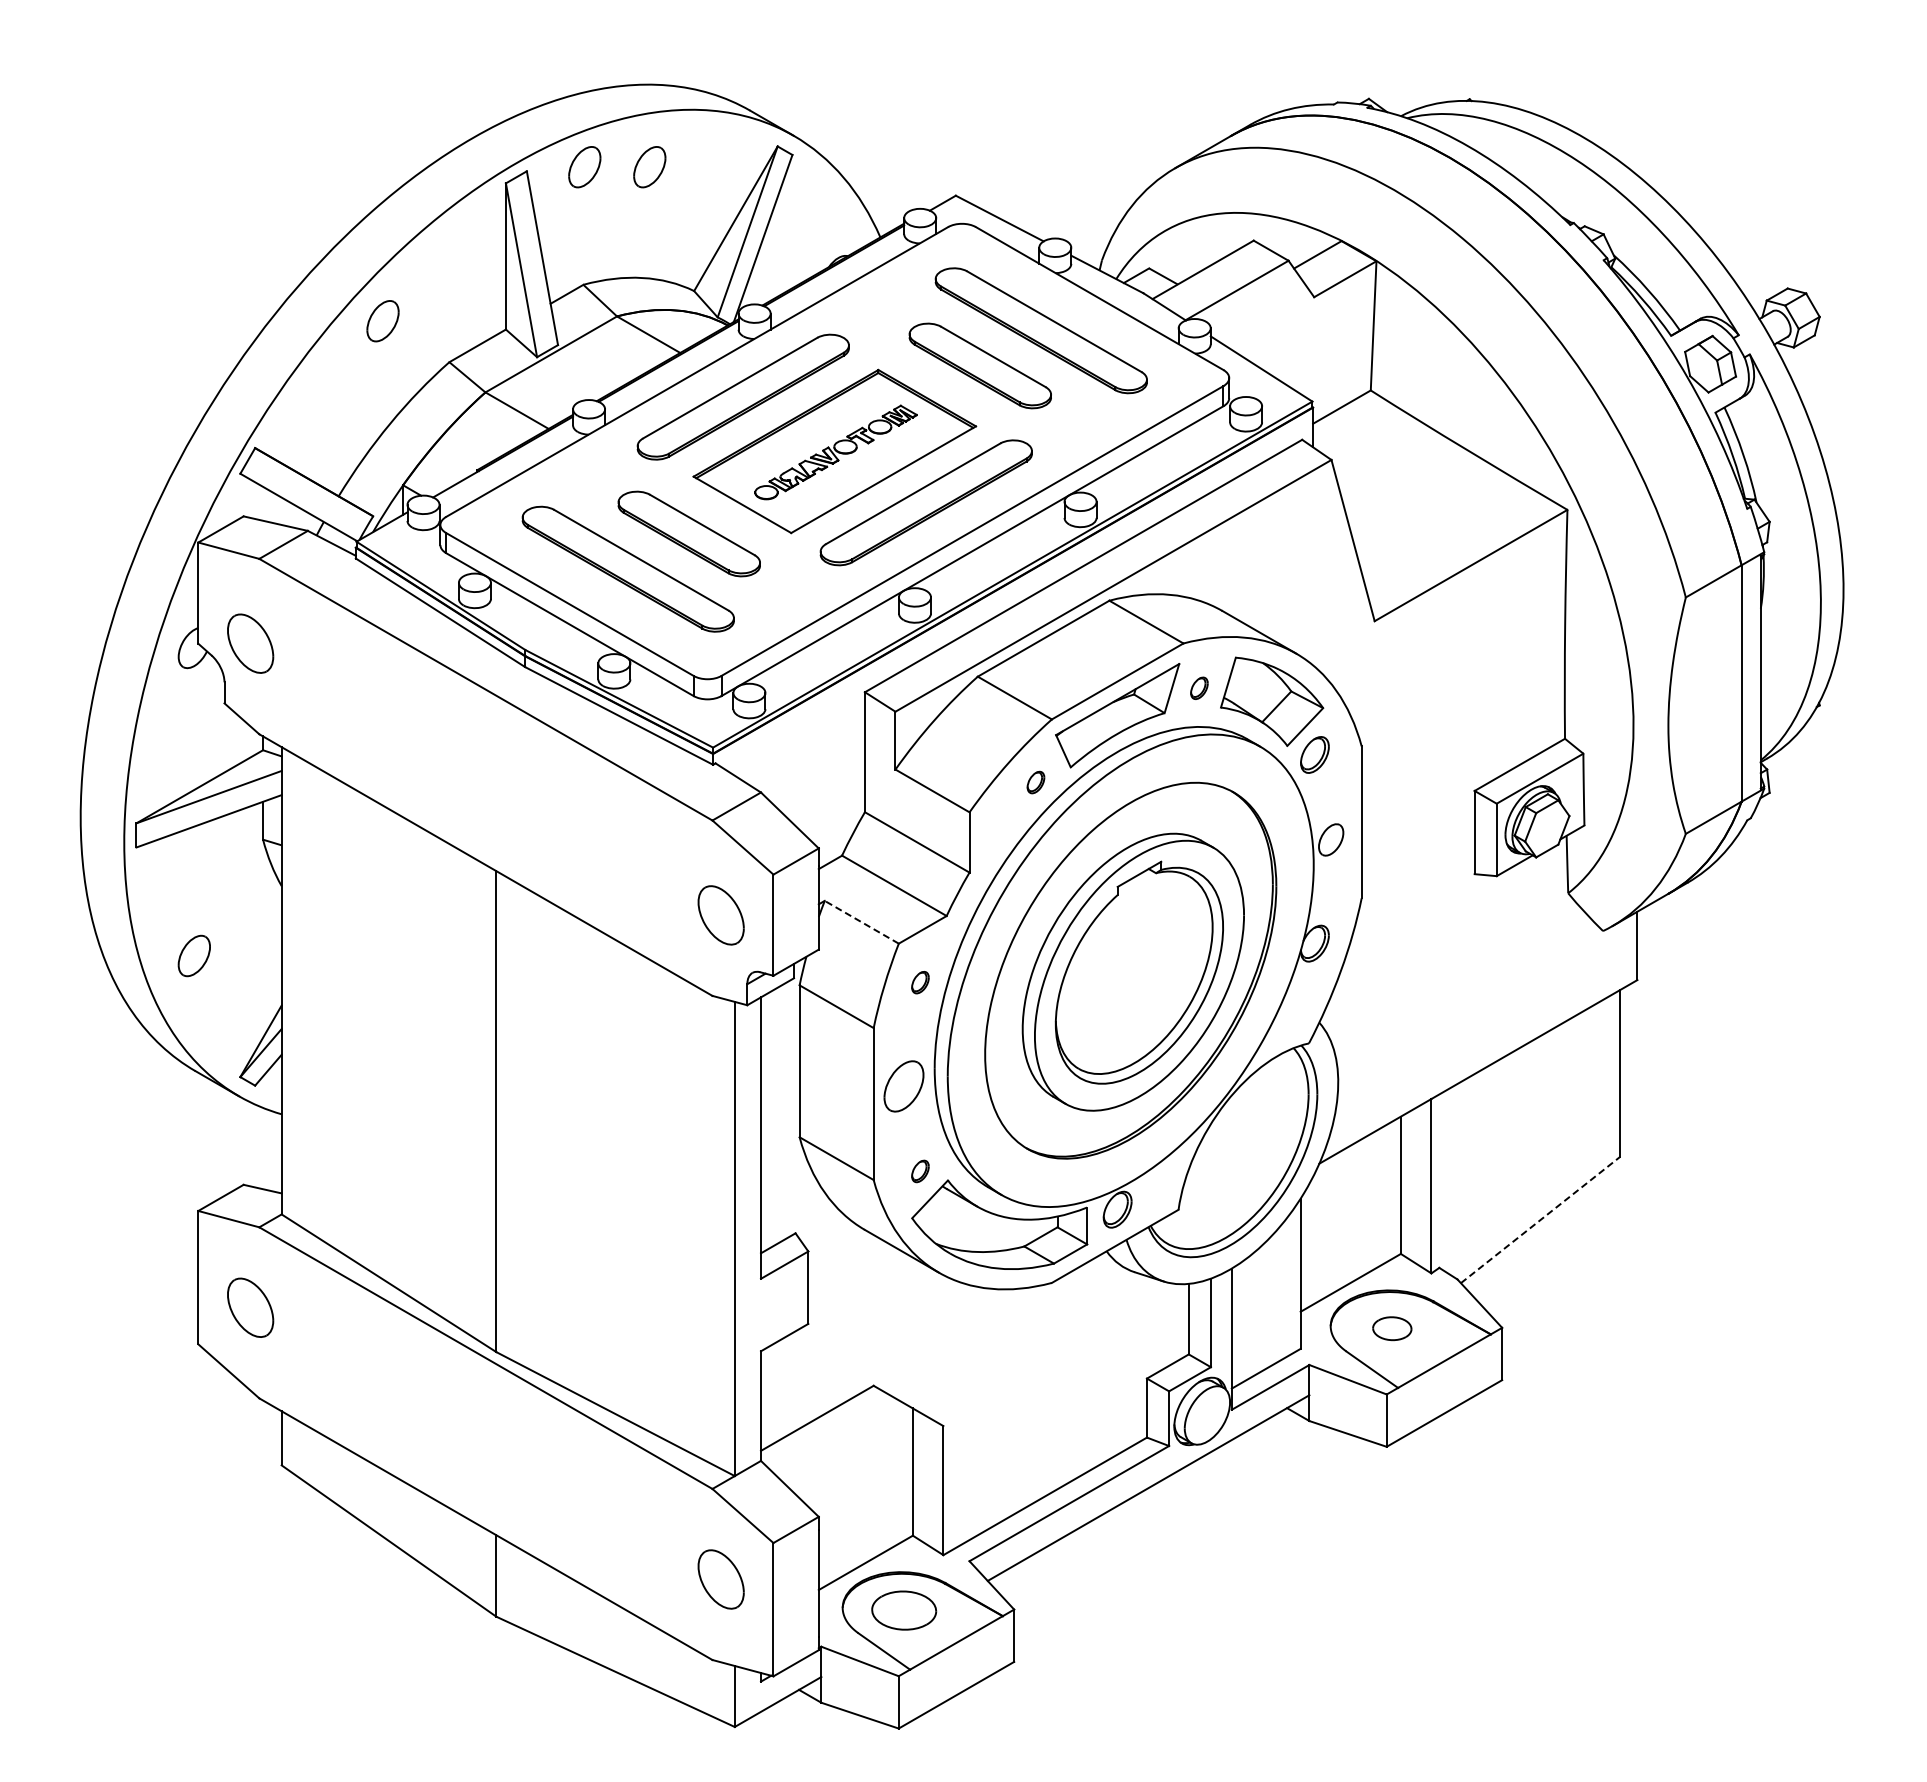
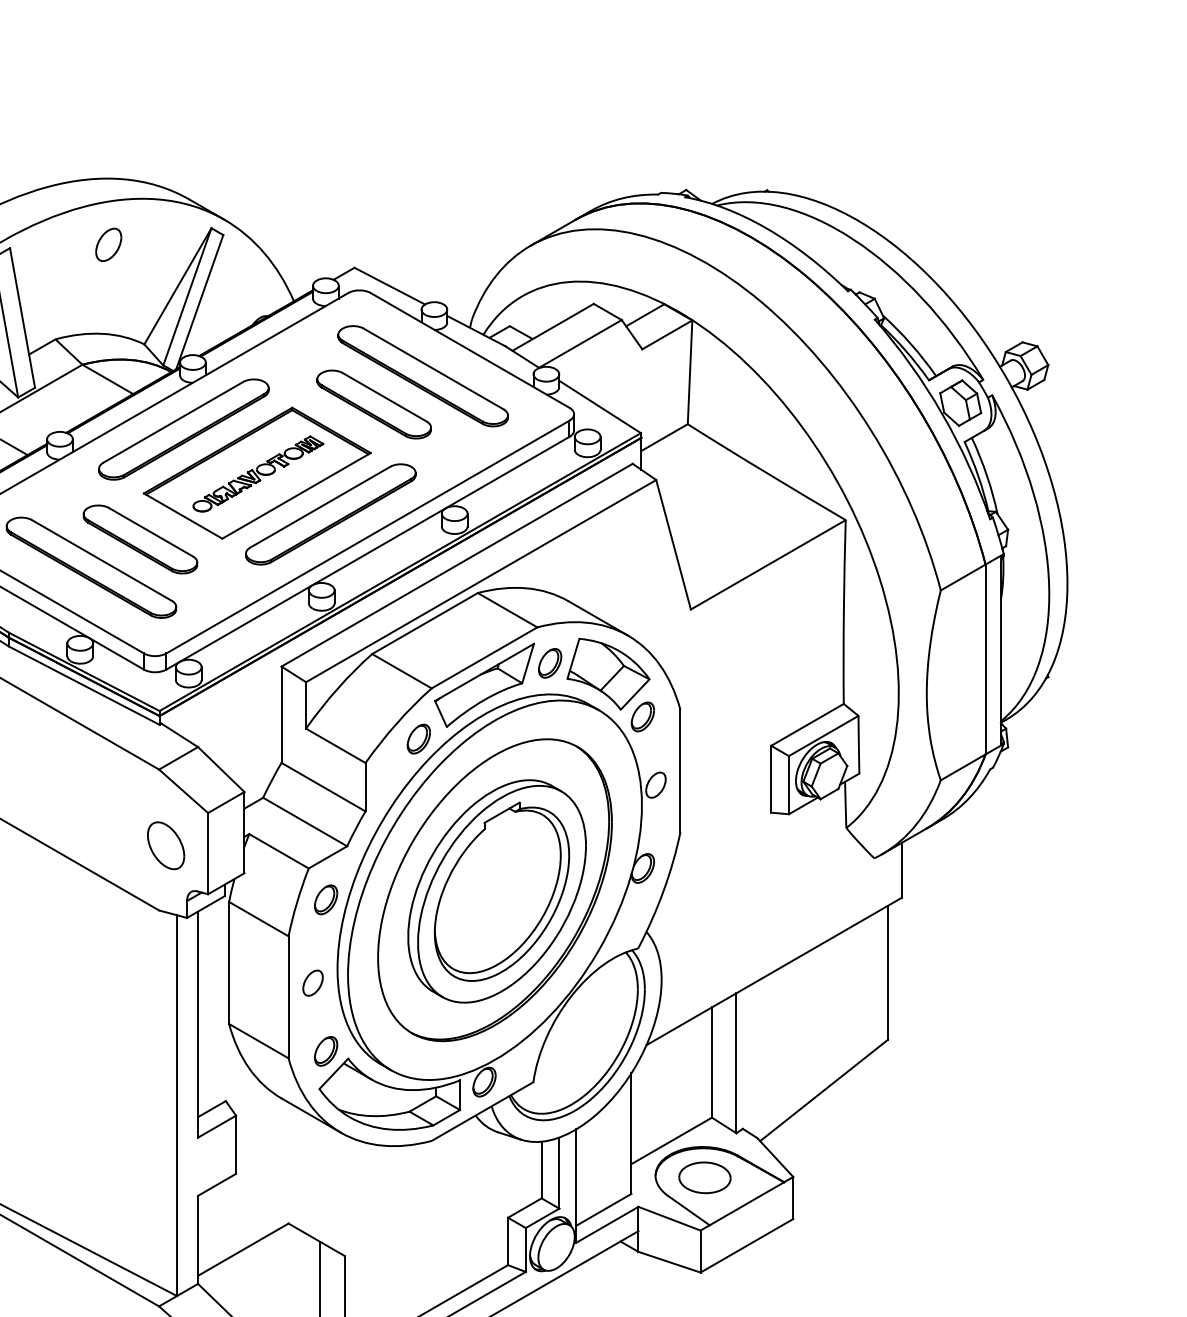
part: (584, 167) -> (56, 245), removed
part: (1199, 688) -> (550, 663), size x1.67
part: (1035, 782) -> (418, 739), size x1.67
line: (861, 922) -> (278, 851), dashed -> solid
part: (920, 982) -> (326, 899), size x1.67
part: (904, 1086) -> (313, 983), size x0.62
part: (920, 1171) -> (326, 1051), size x1.67
line: (1540, 1219) -> (824, 1090), dashed -> solid
part: (1392, 1328) -> (705, 1177), size x1.67

